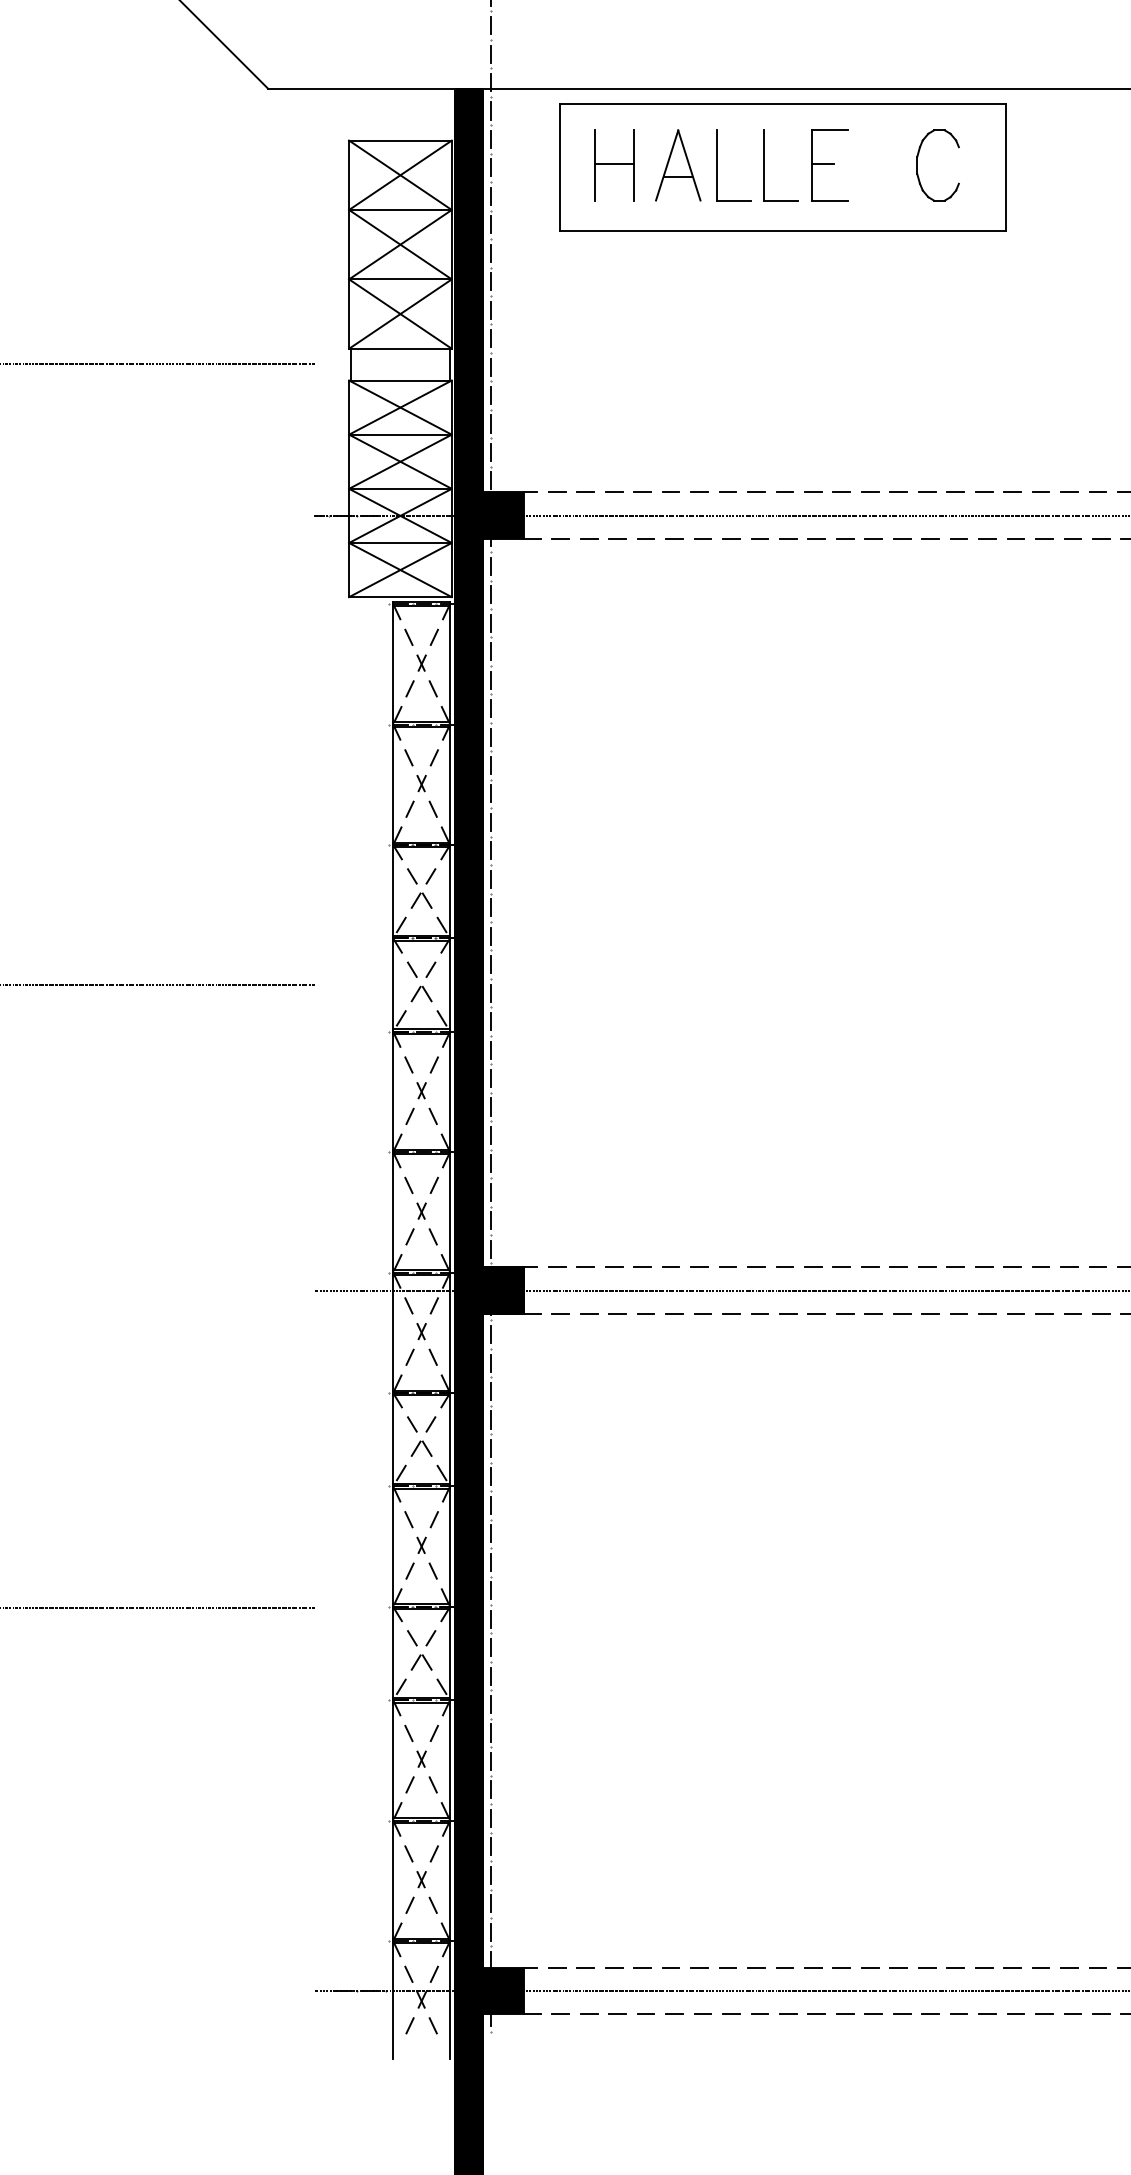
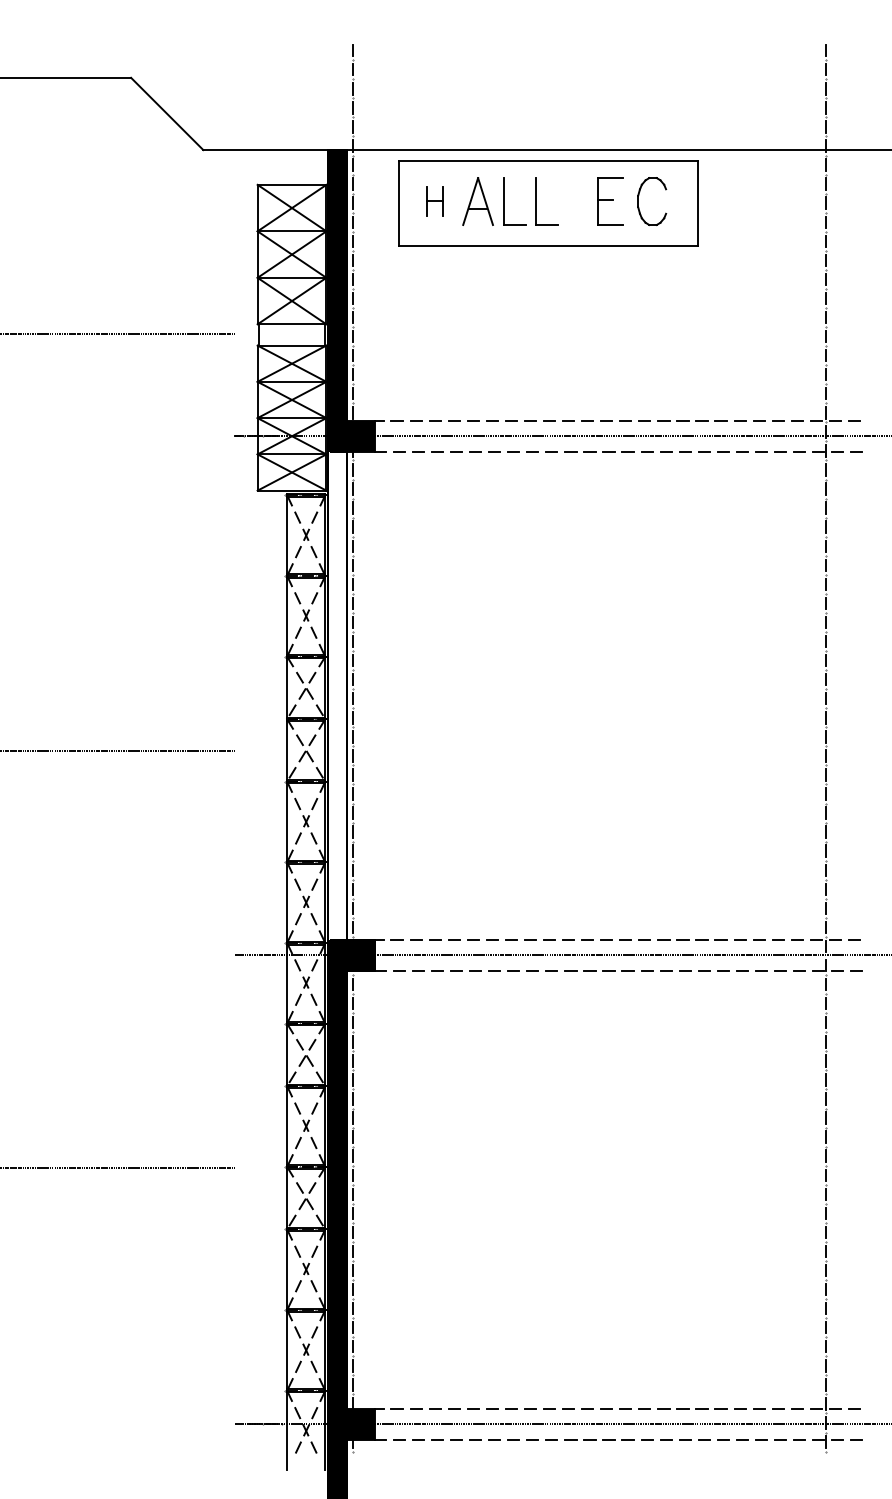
part: (613, 165) -> (434, 201), size x0.6
part: (829, 165) -> (610, 201), moved
fill: (468, 902) -> (337, 695), removed

